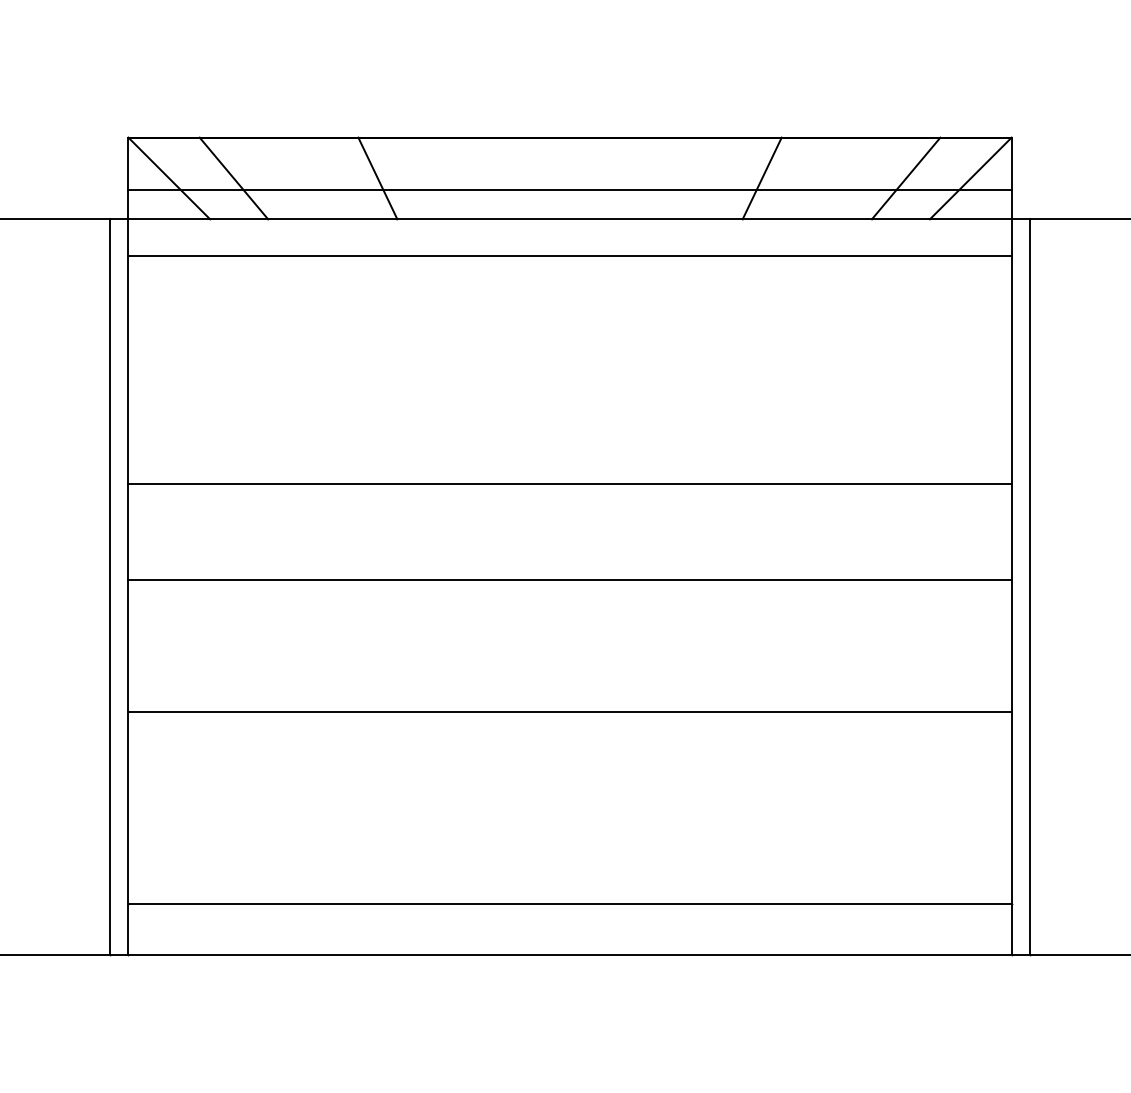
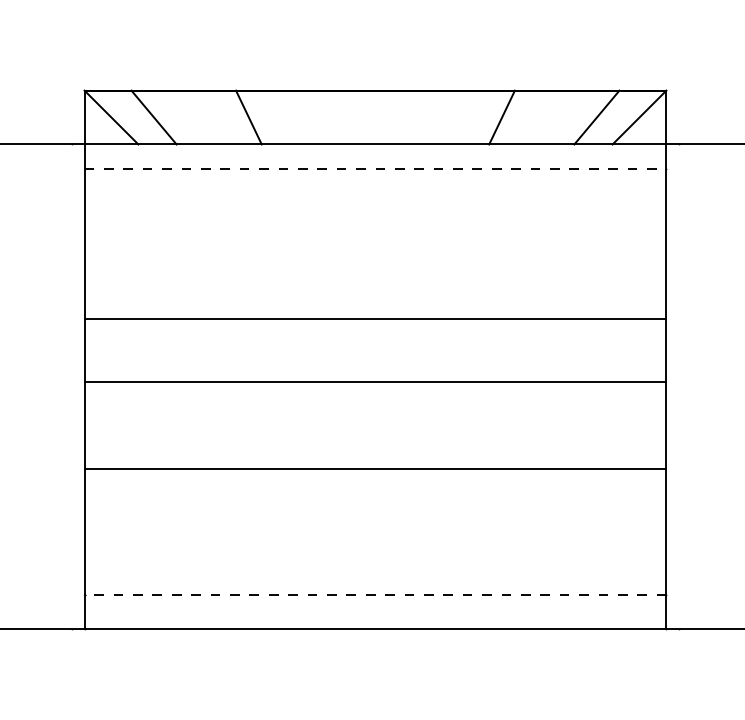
line: (570, 190) -> (375, 125), removed
line: (570, 255) -> (375, 168), solid -> dashed
line: (110, 586) -> (72, 386), removed
line: (1030, 586) -> (678, 386), removed
line: (570, 903) -> (375, 595), solid -> dashed

